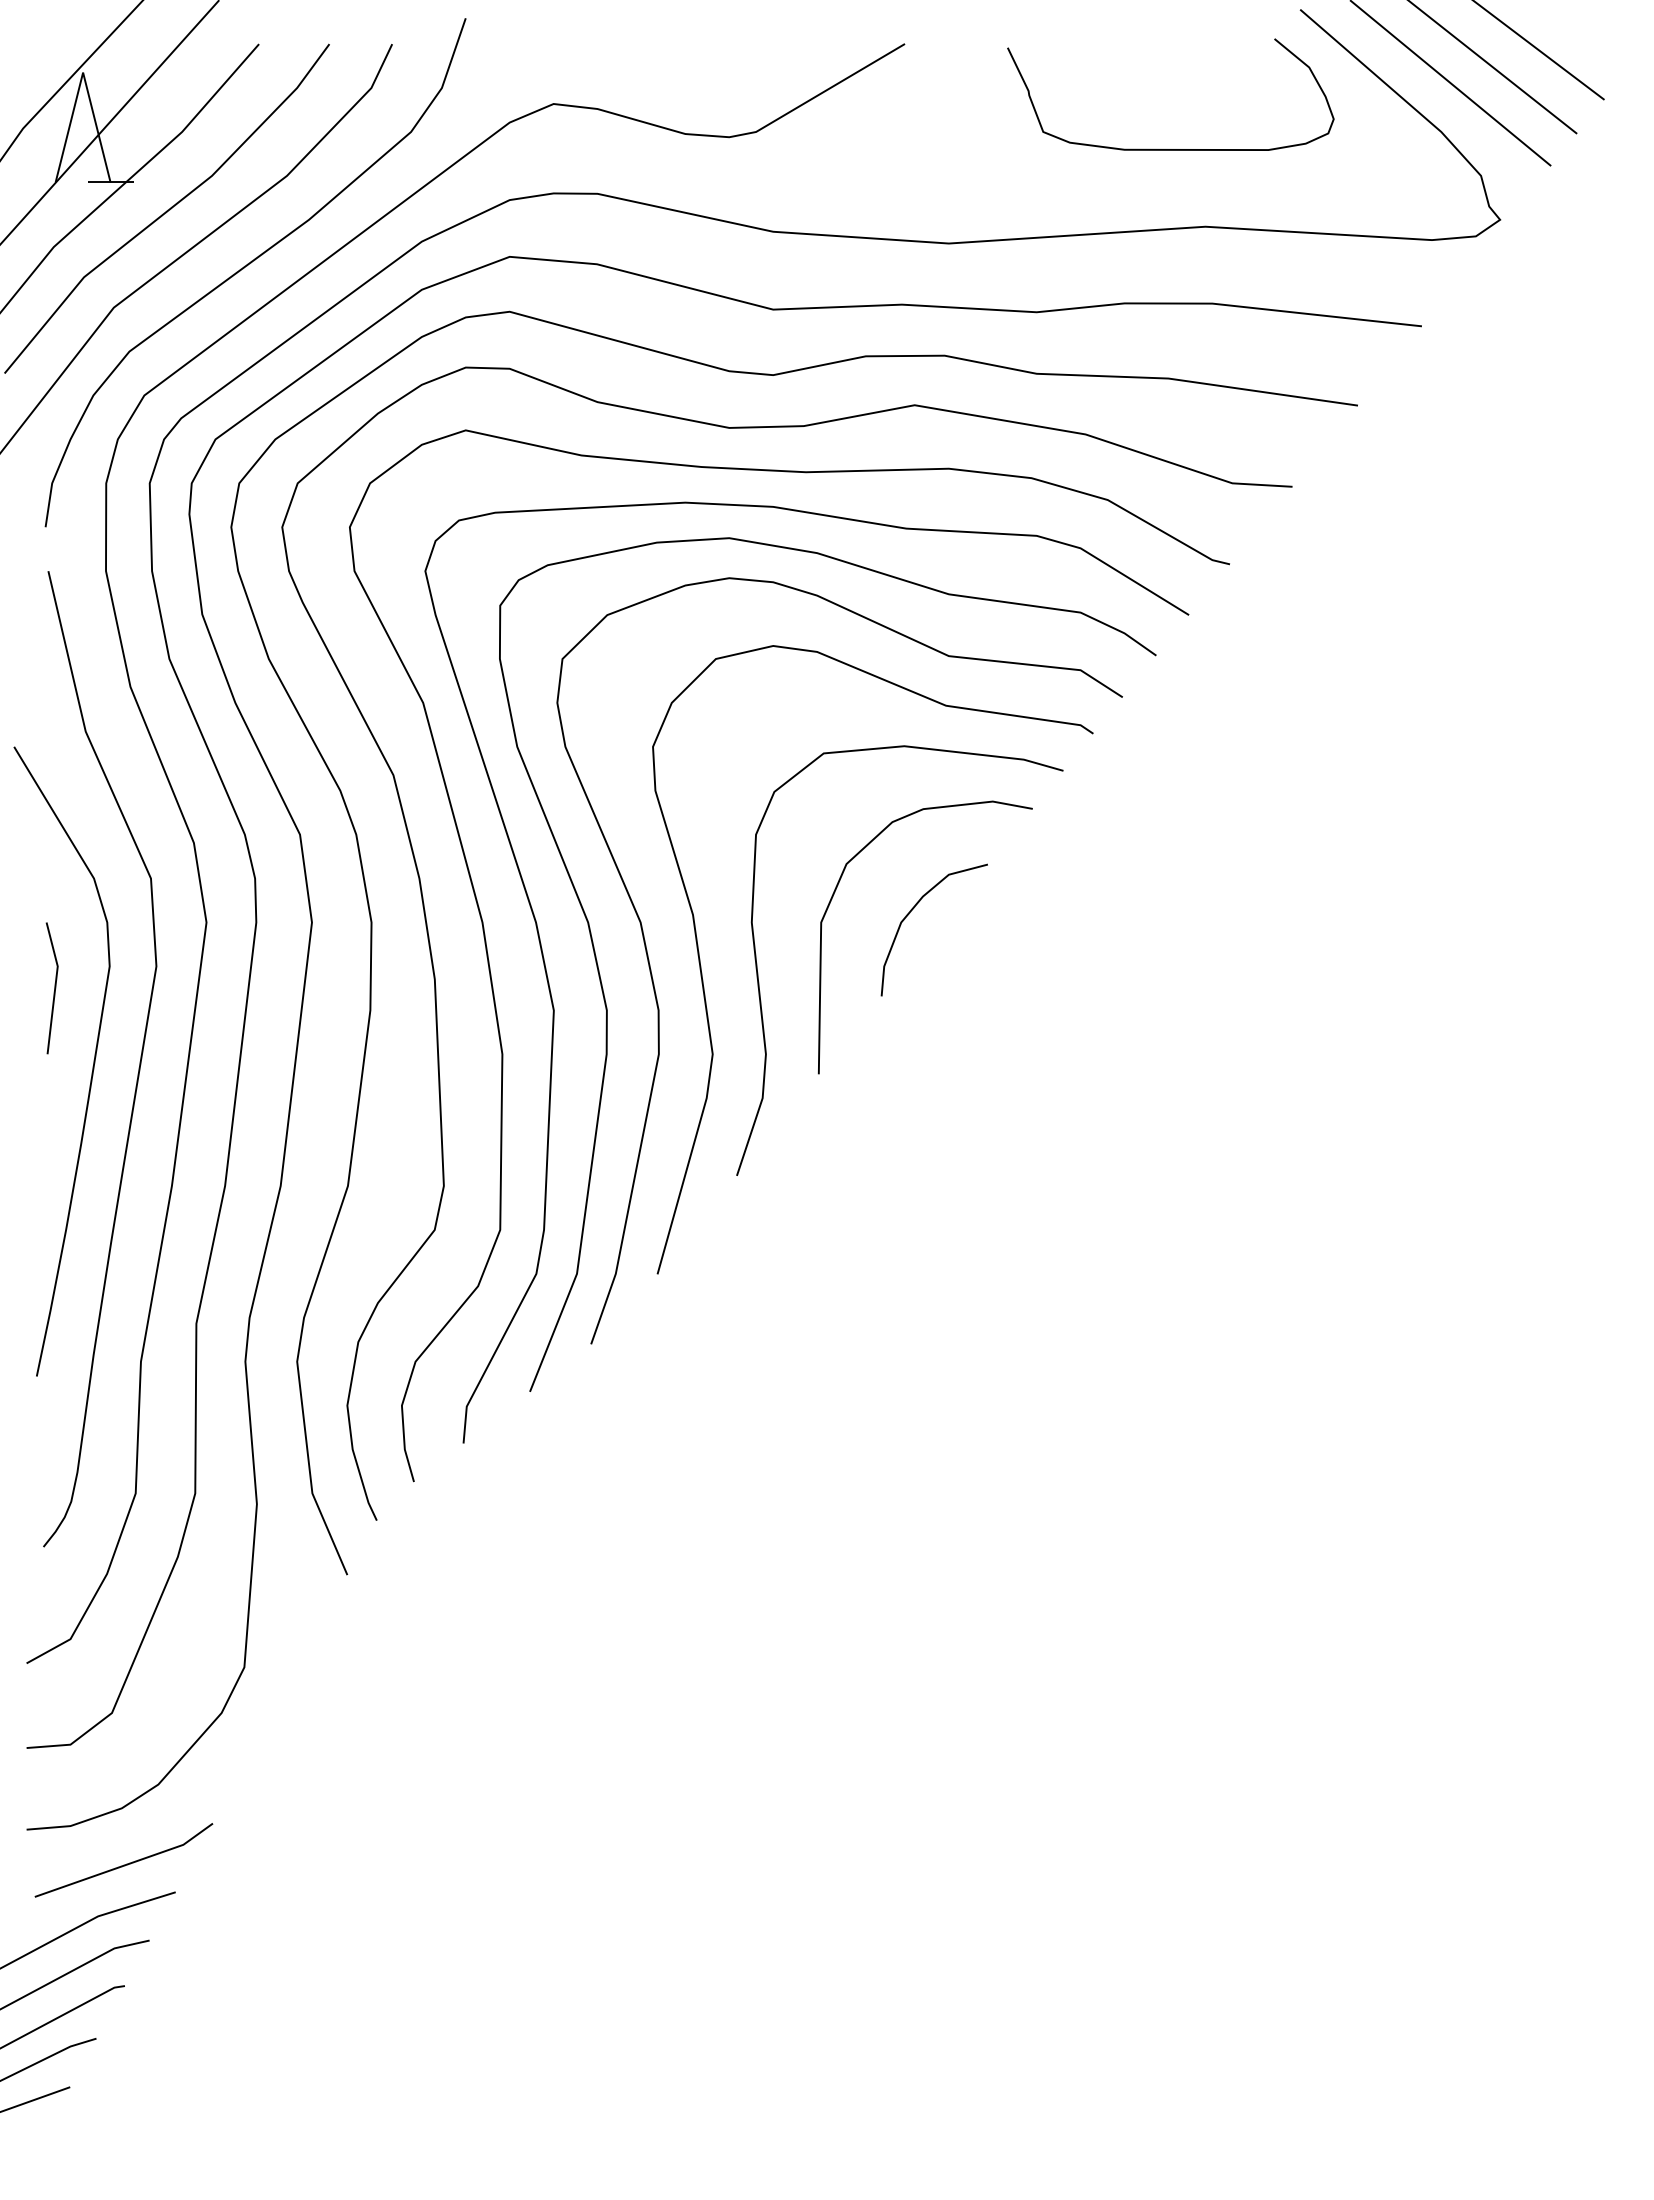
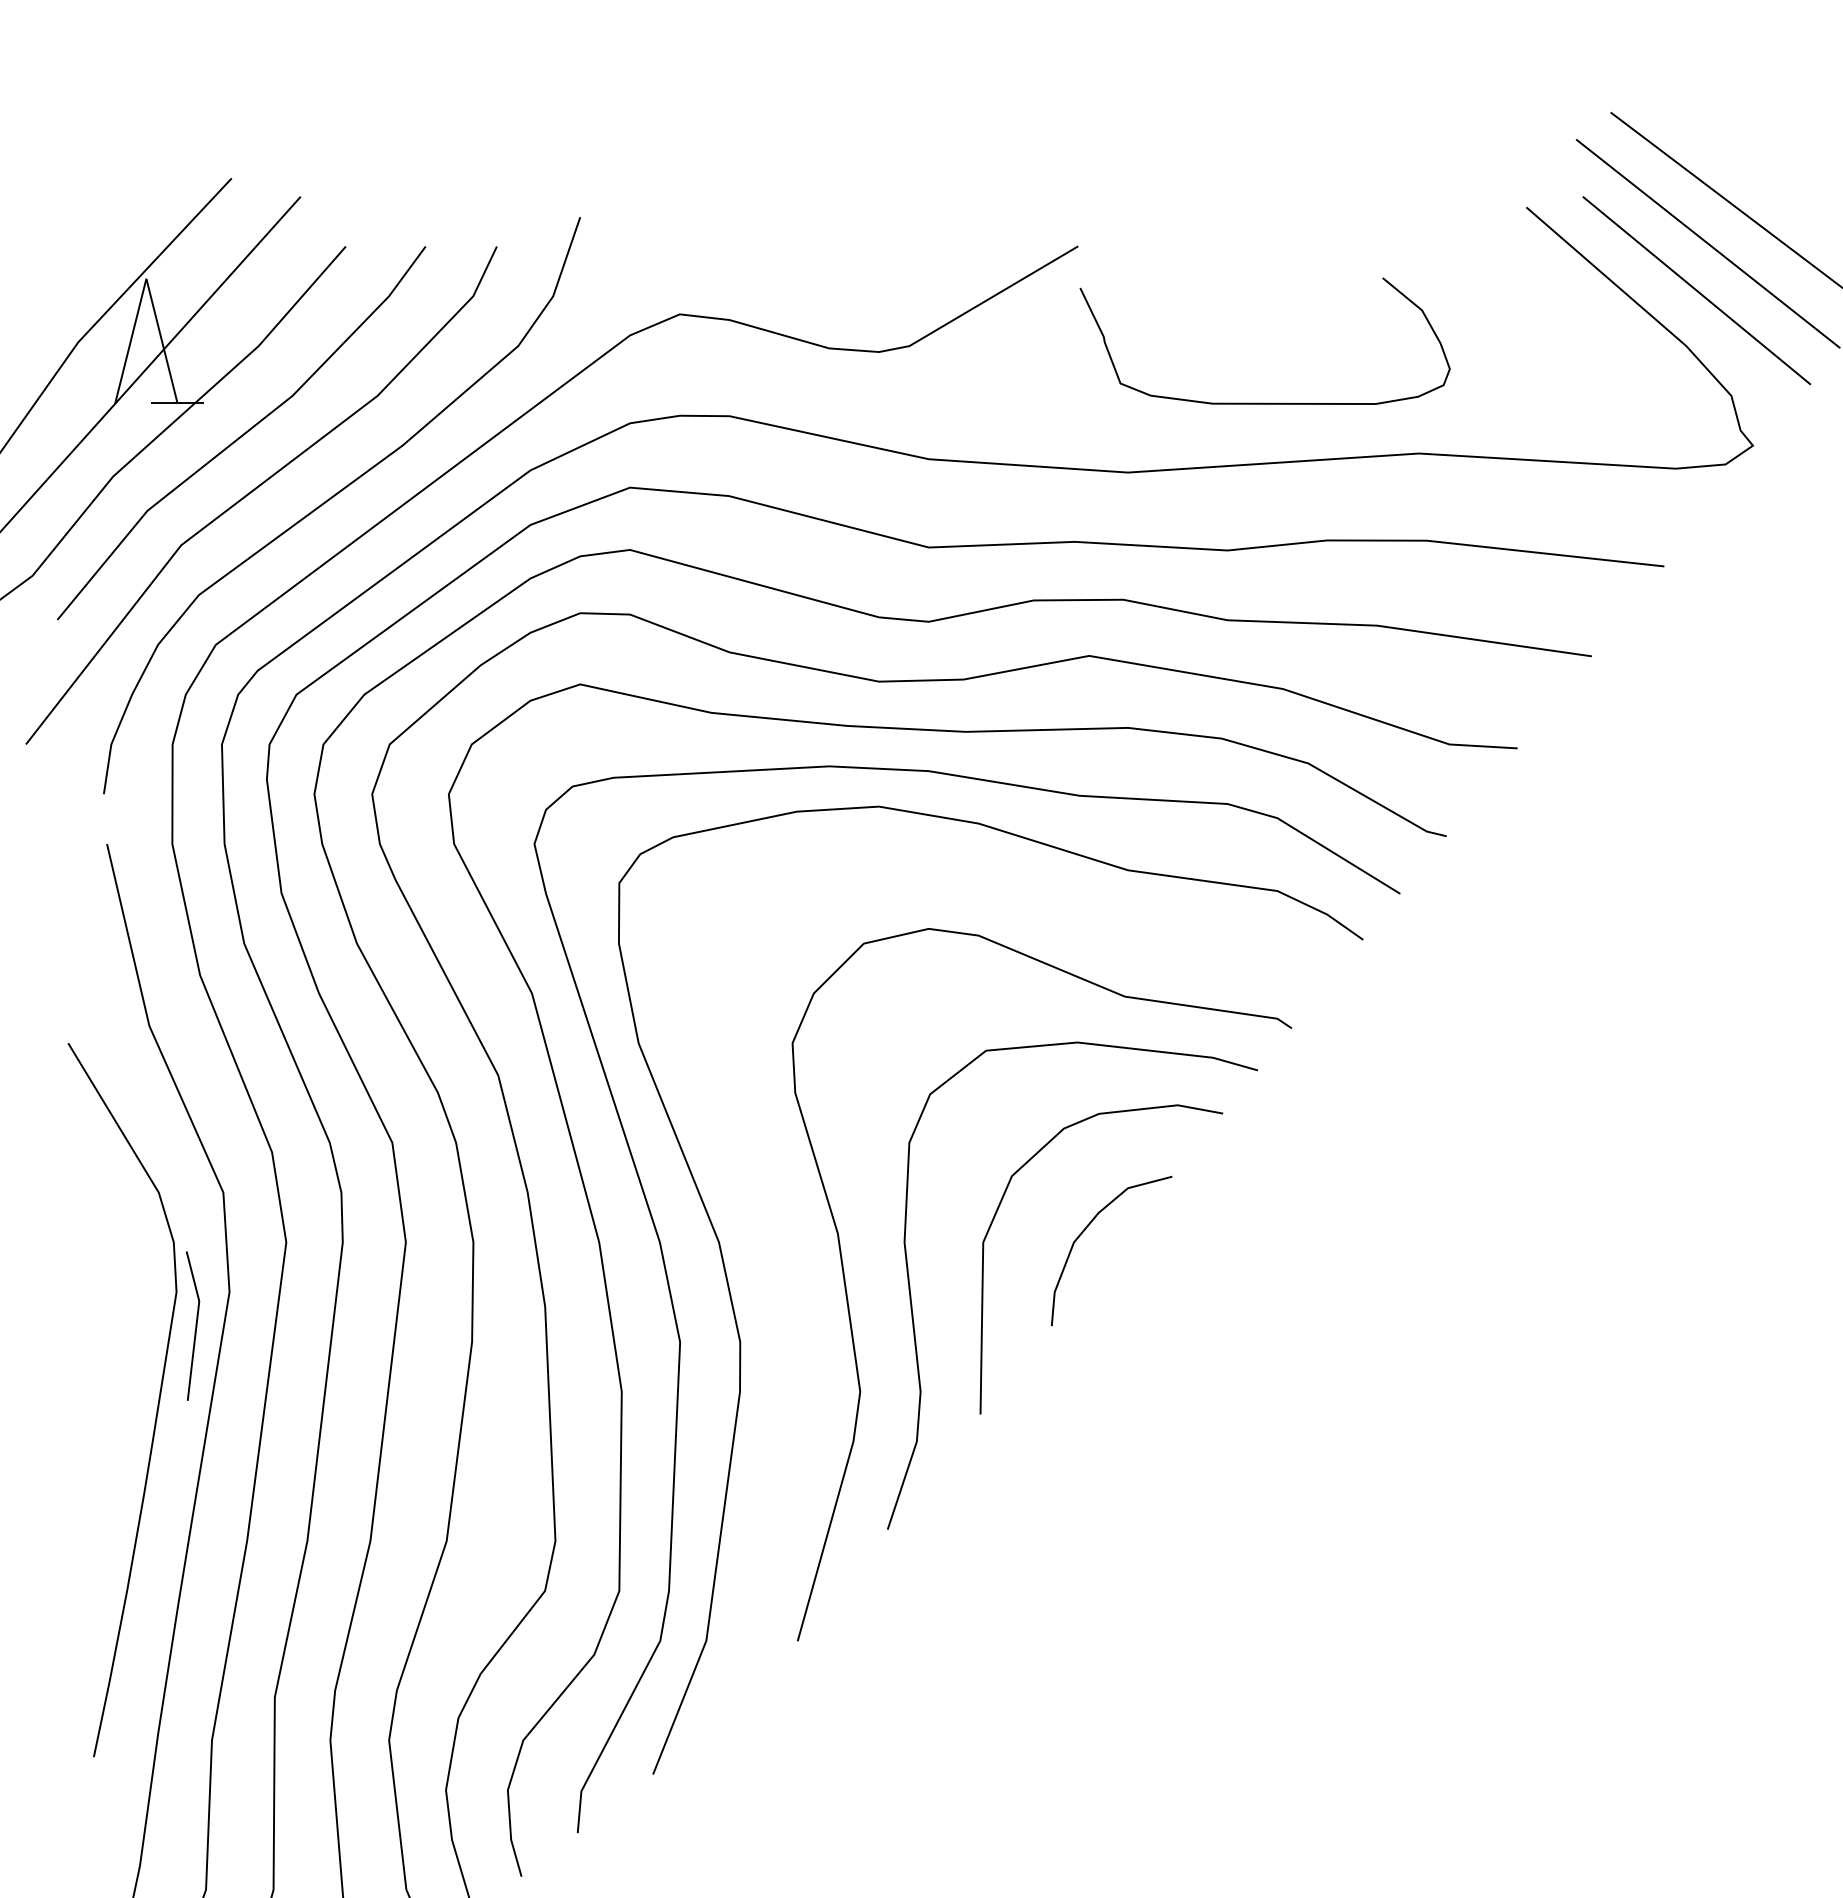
curve: (1170, 149) -> (1264, 403), moved
line: (54, 988) -> (195, 1326), moved
curve: (657, 998) -> (797, 1328), removed

